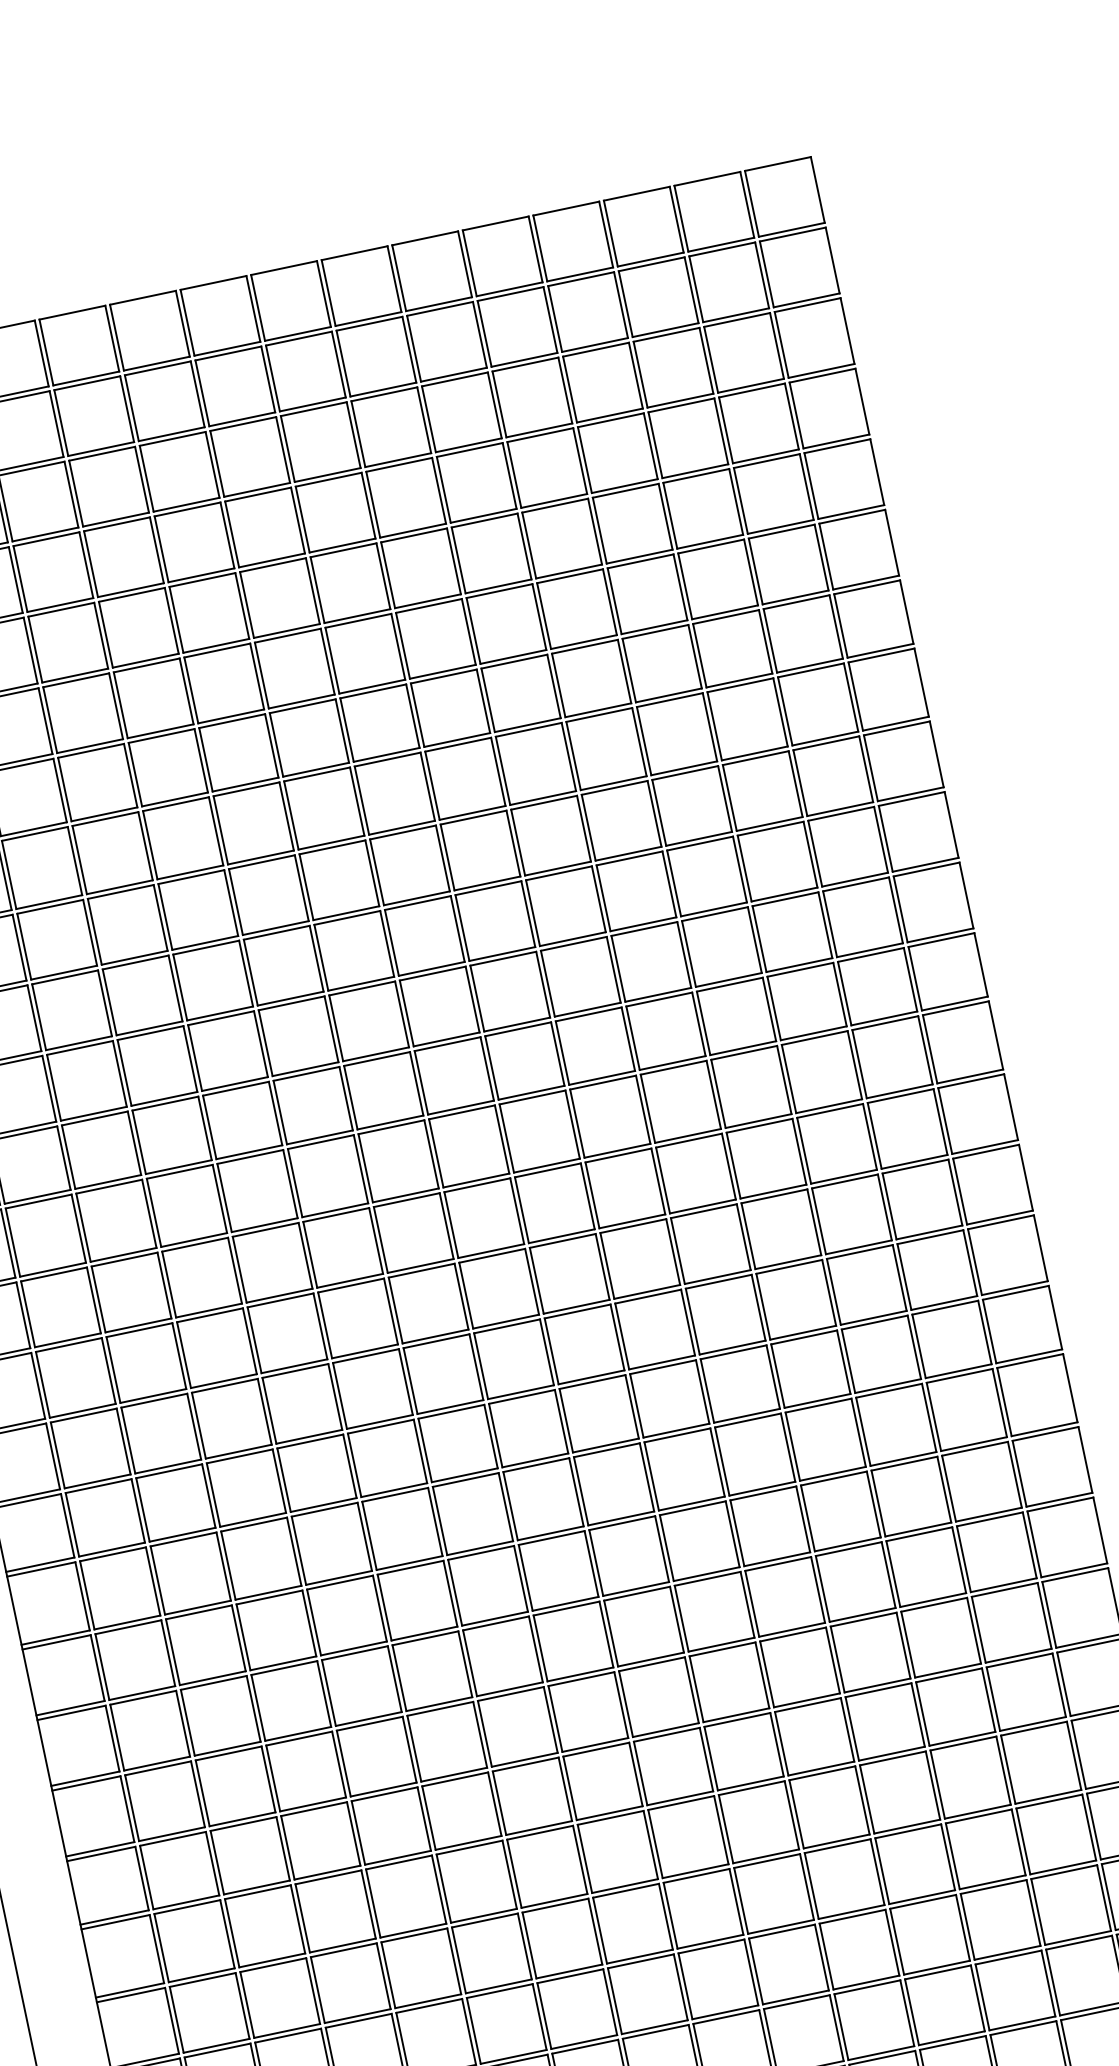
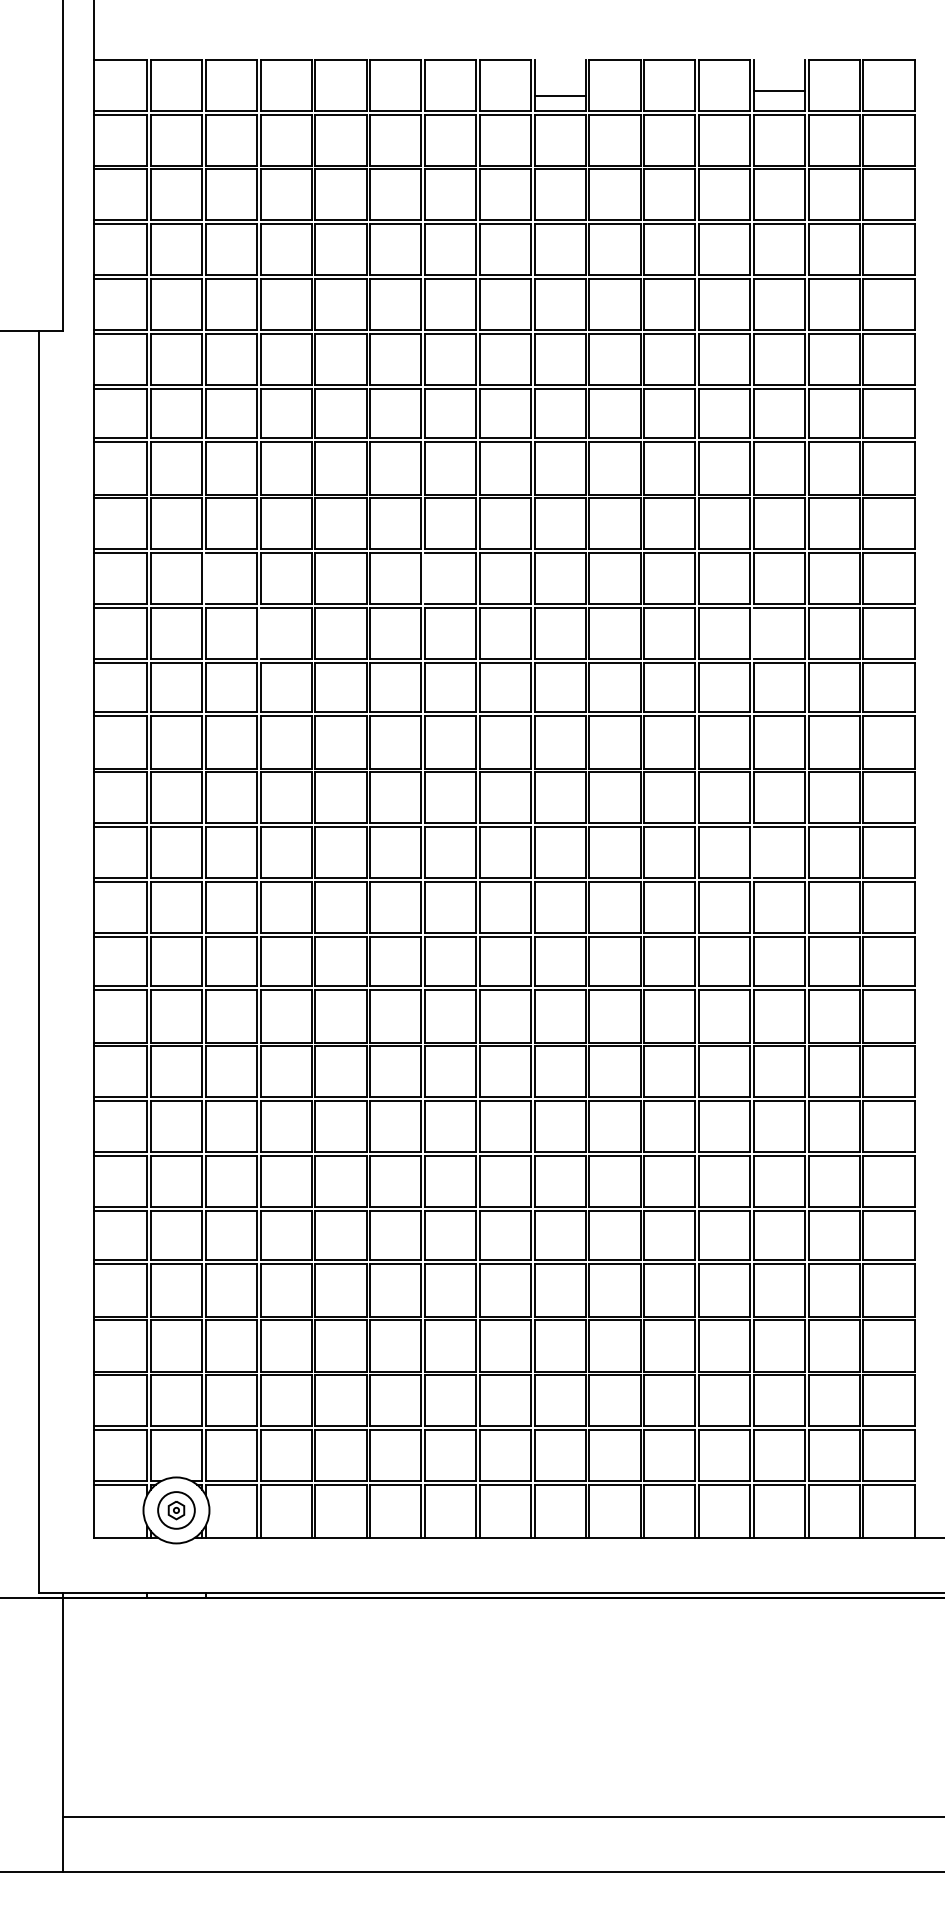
line: (635, 193) -> (778, 90), moved
line: (353, 253) -> (559, 95), moved
line: (758, 938) -> (753, 632), removed
line: (320, 957) -> (424, 578), removed
line: (38, 1017) -> (205, 578), removed
line: (124, 1071) -> (260, 632), removed
line: (818, 1221) -> (753, 852), removed

